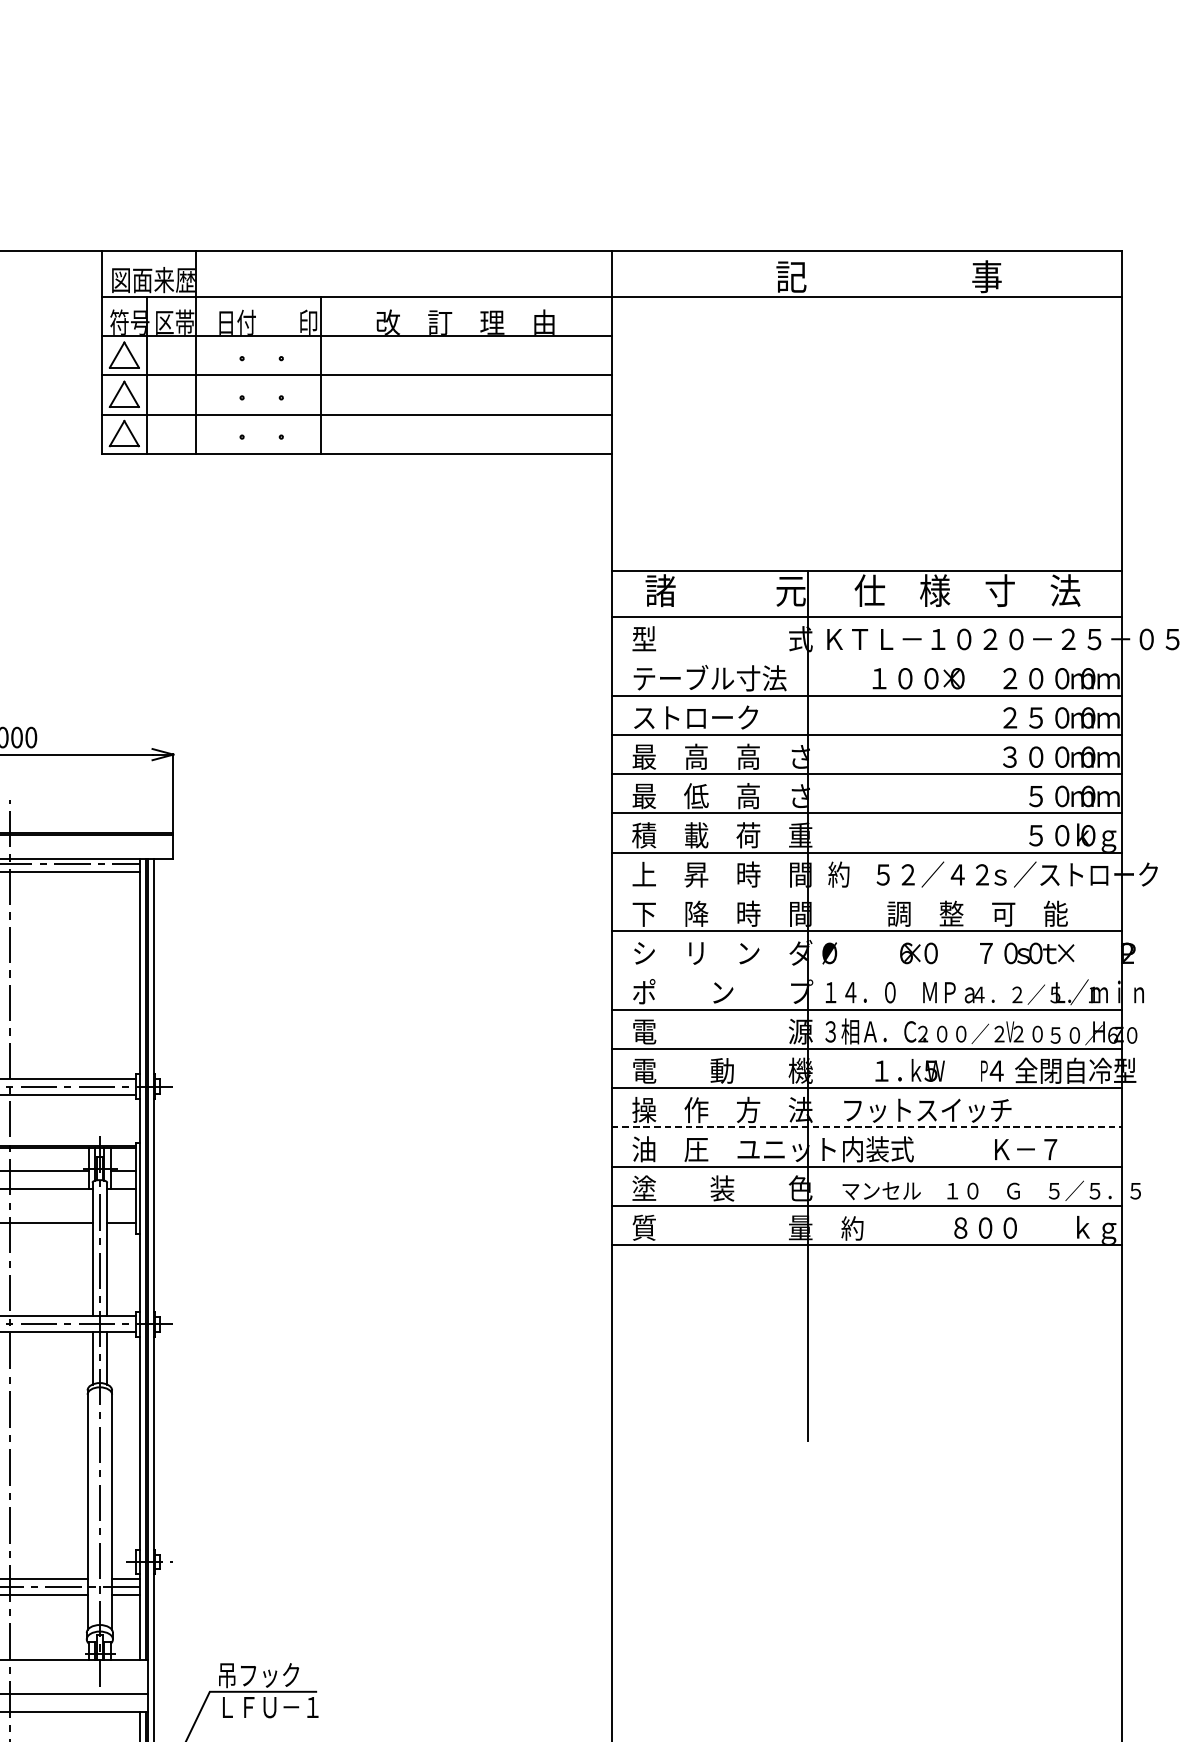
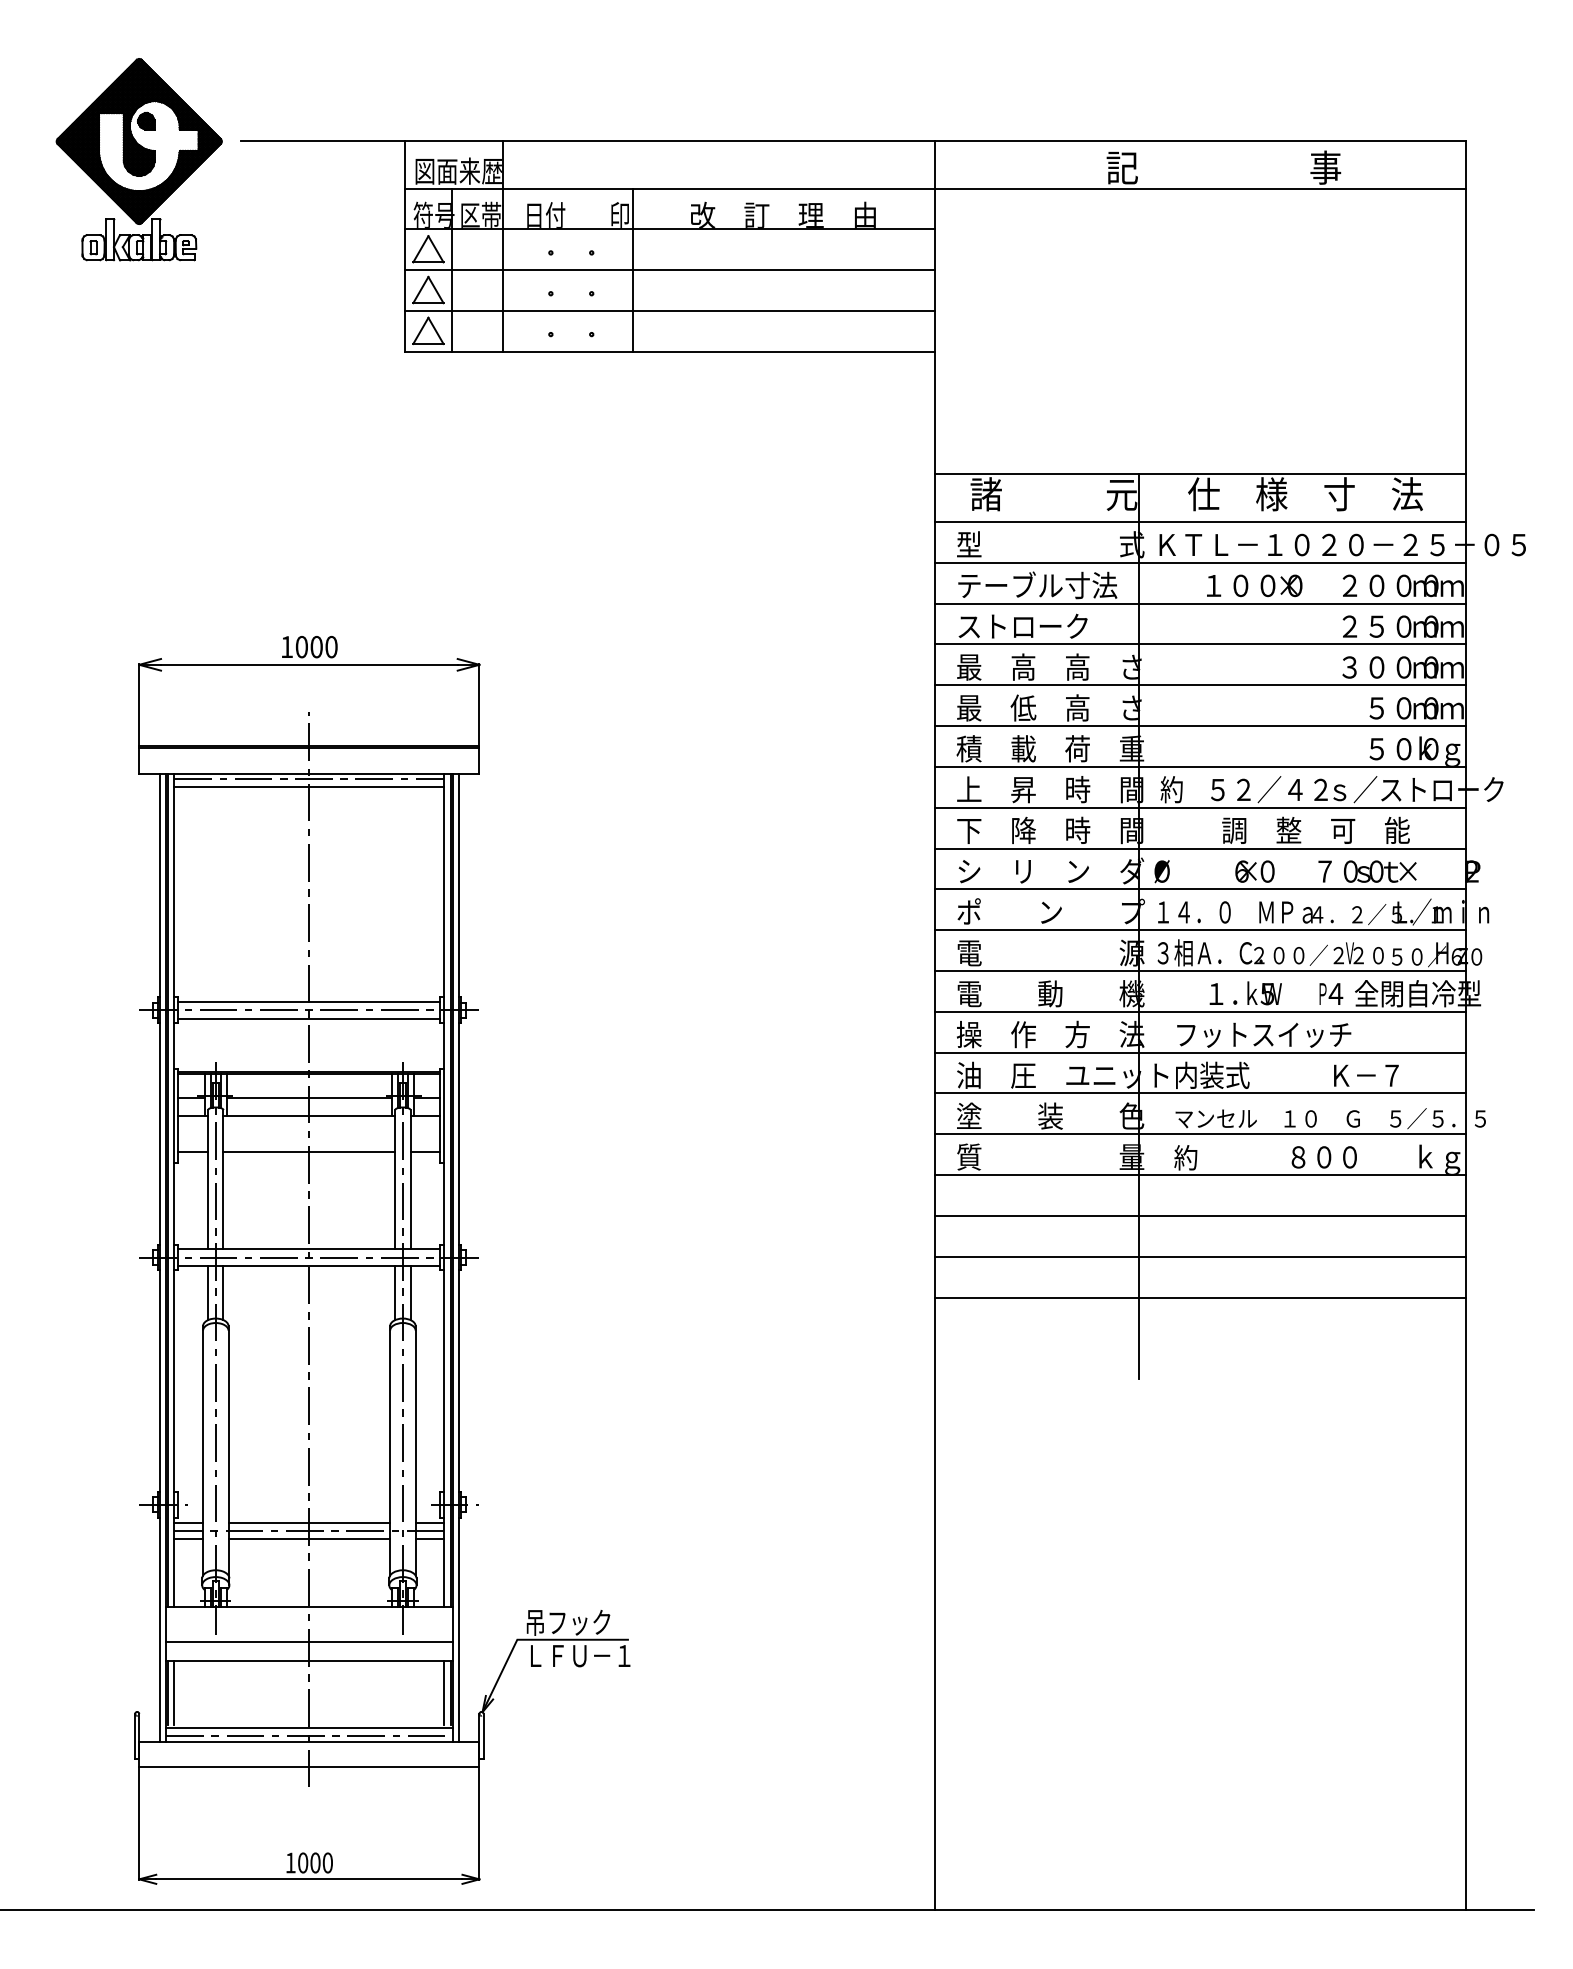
line: (866, 656) -> (1200, 562), added
line: (866, 891) -> (1200, 807), added
line: (866, 970) -> (1200, 889), added
line: (867, 1127) -> (1201, 1052), dashed -> solid
line: (866, 1283) -> (1200, 1215), added
line: (866, 1323) -> (1200, 1256), added
line: (866, 1362) -> (1200, 1297), added

